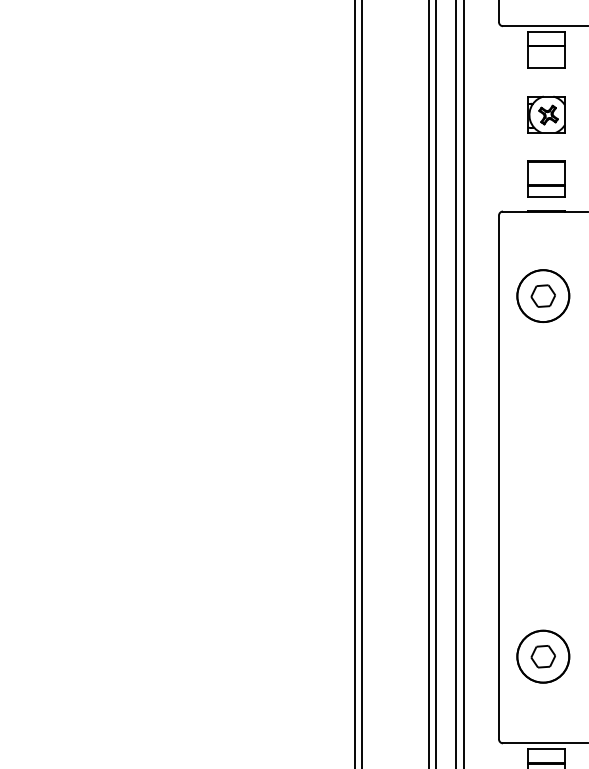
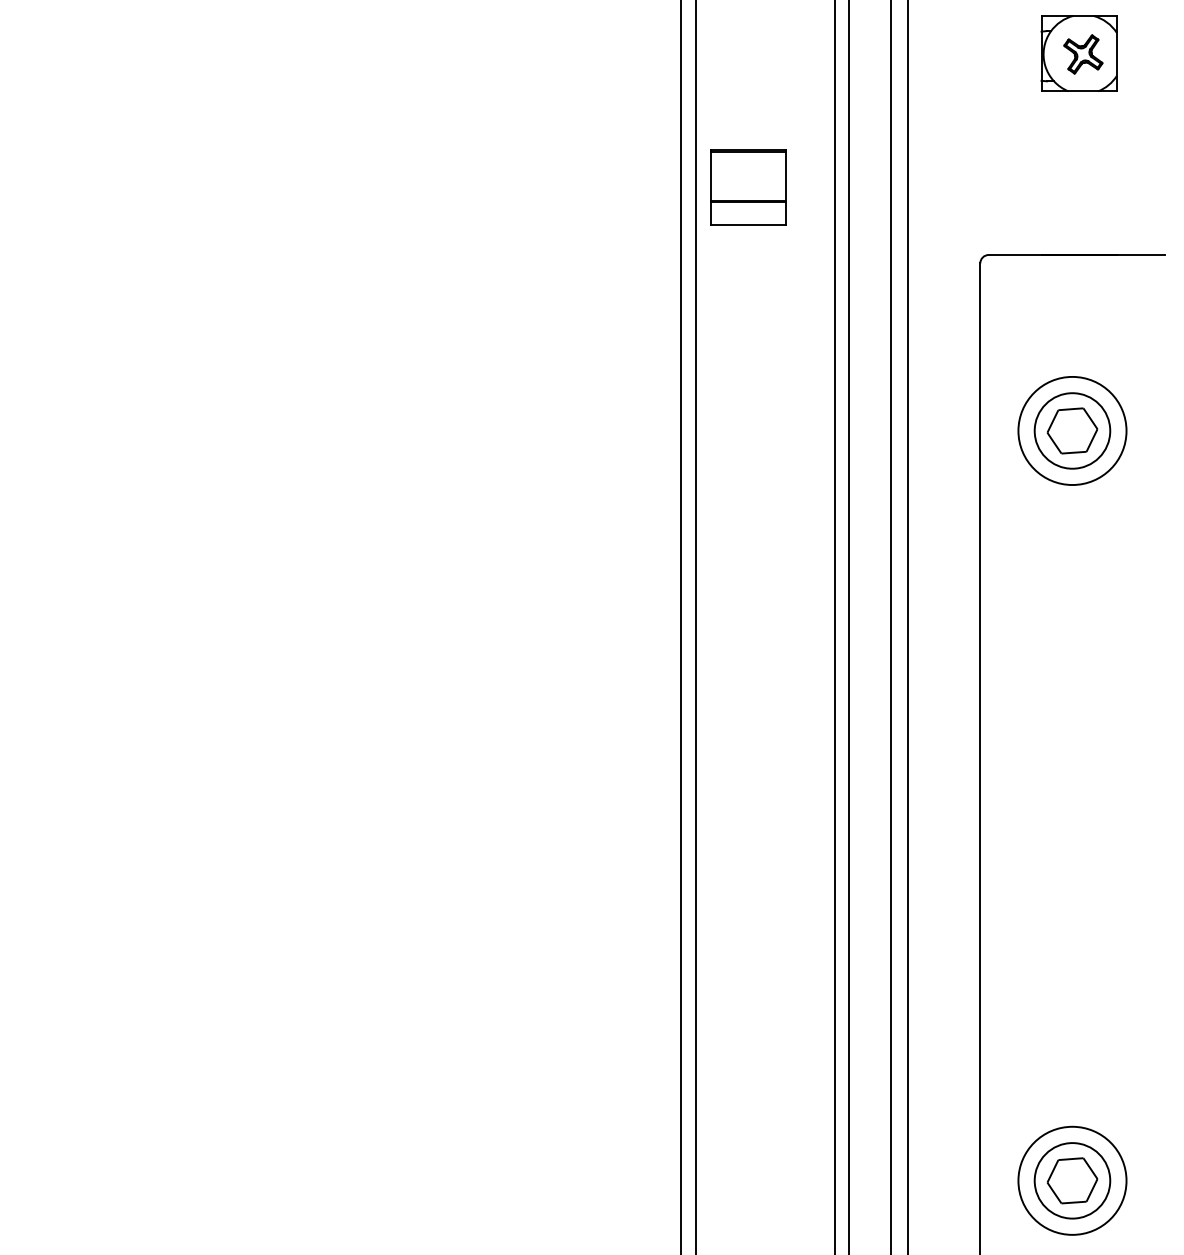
part: (546, 178) -> (748, 186), moved
circle: (543, 296) -> (1072, 431), size x0.7
circle: (543, 656) -> (1072, 1180), size x0.7

